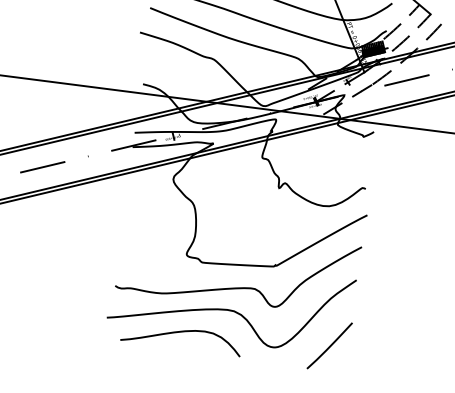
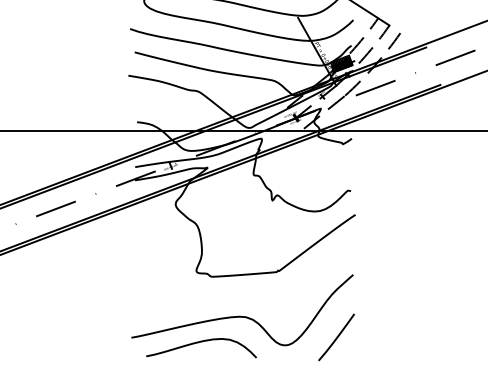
curve: (240, 286) -> (248, 294), removed

